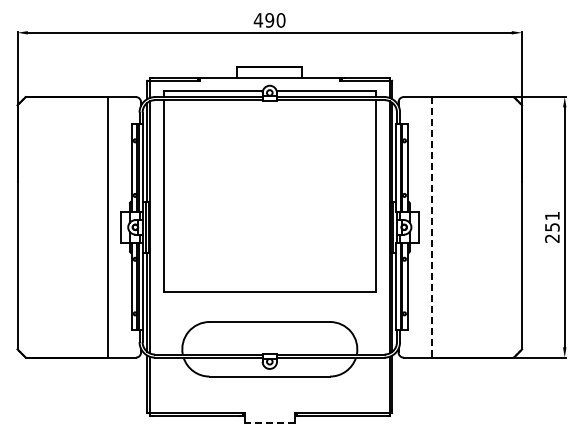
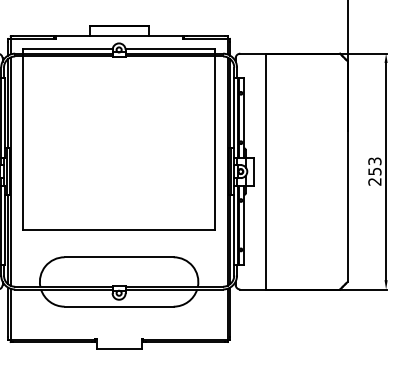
text: (552, 215) -> (375, 160), 251 -> 253
line: (431, 227) -> (265, 171), dashed -> solid
line: (269, 423) -> (118, 349), dashed -> solid

